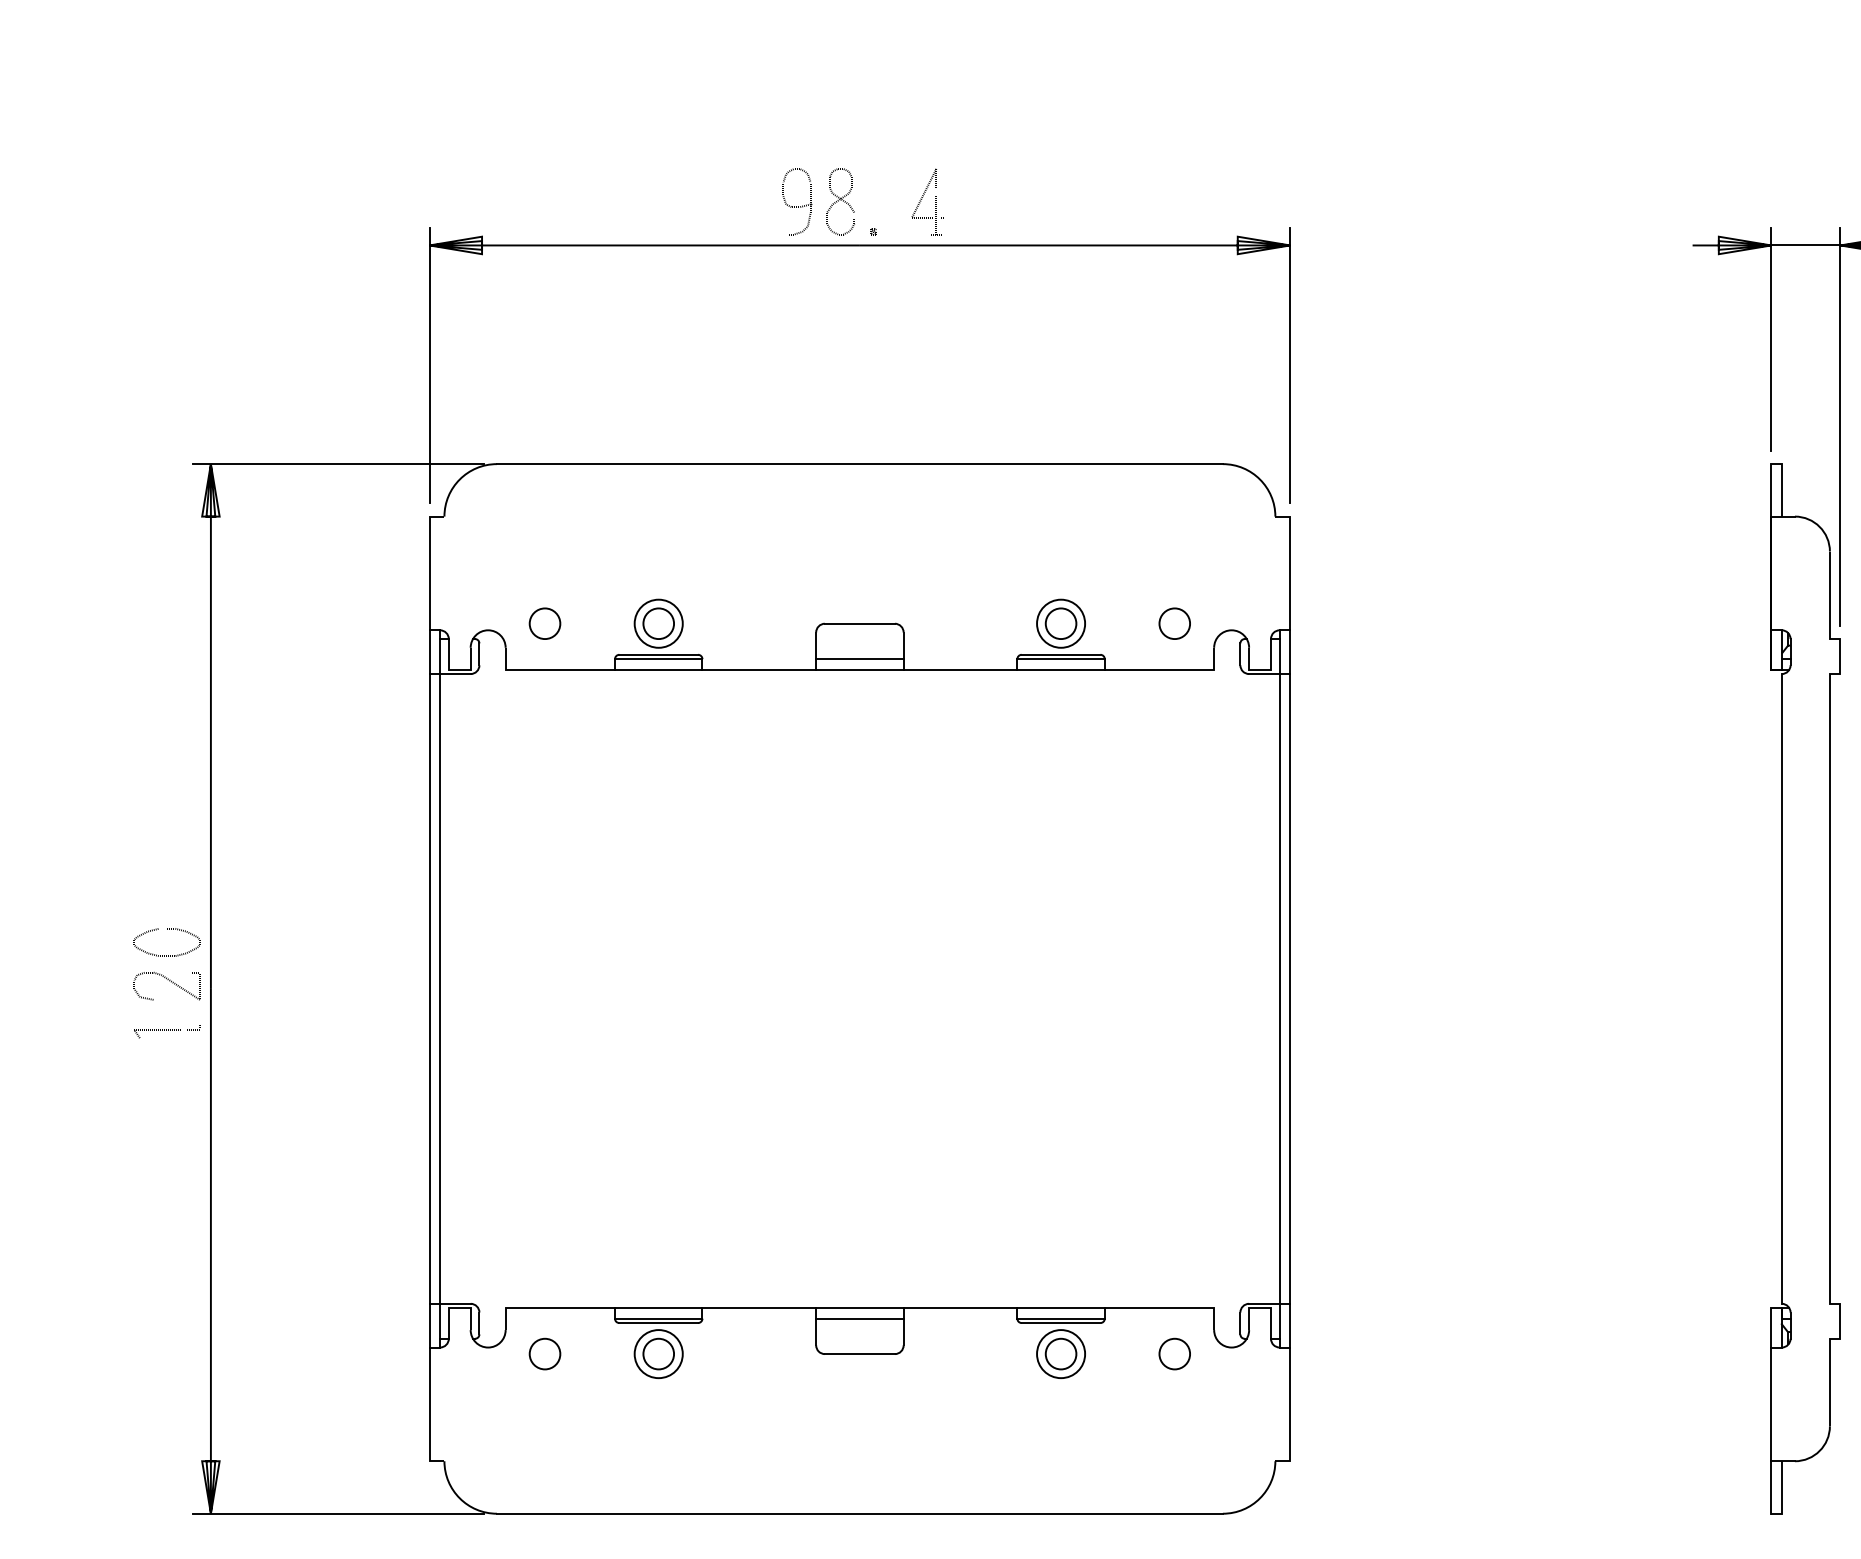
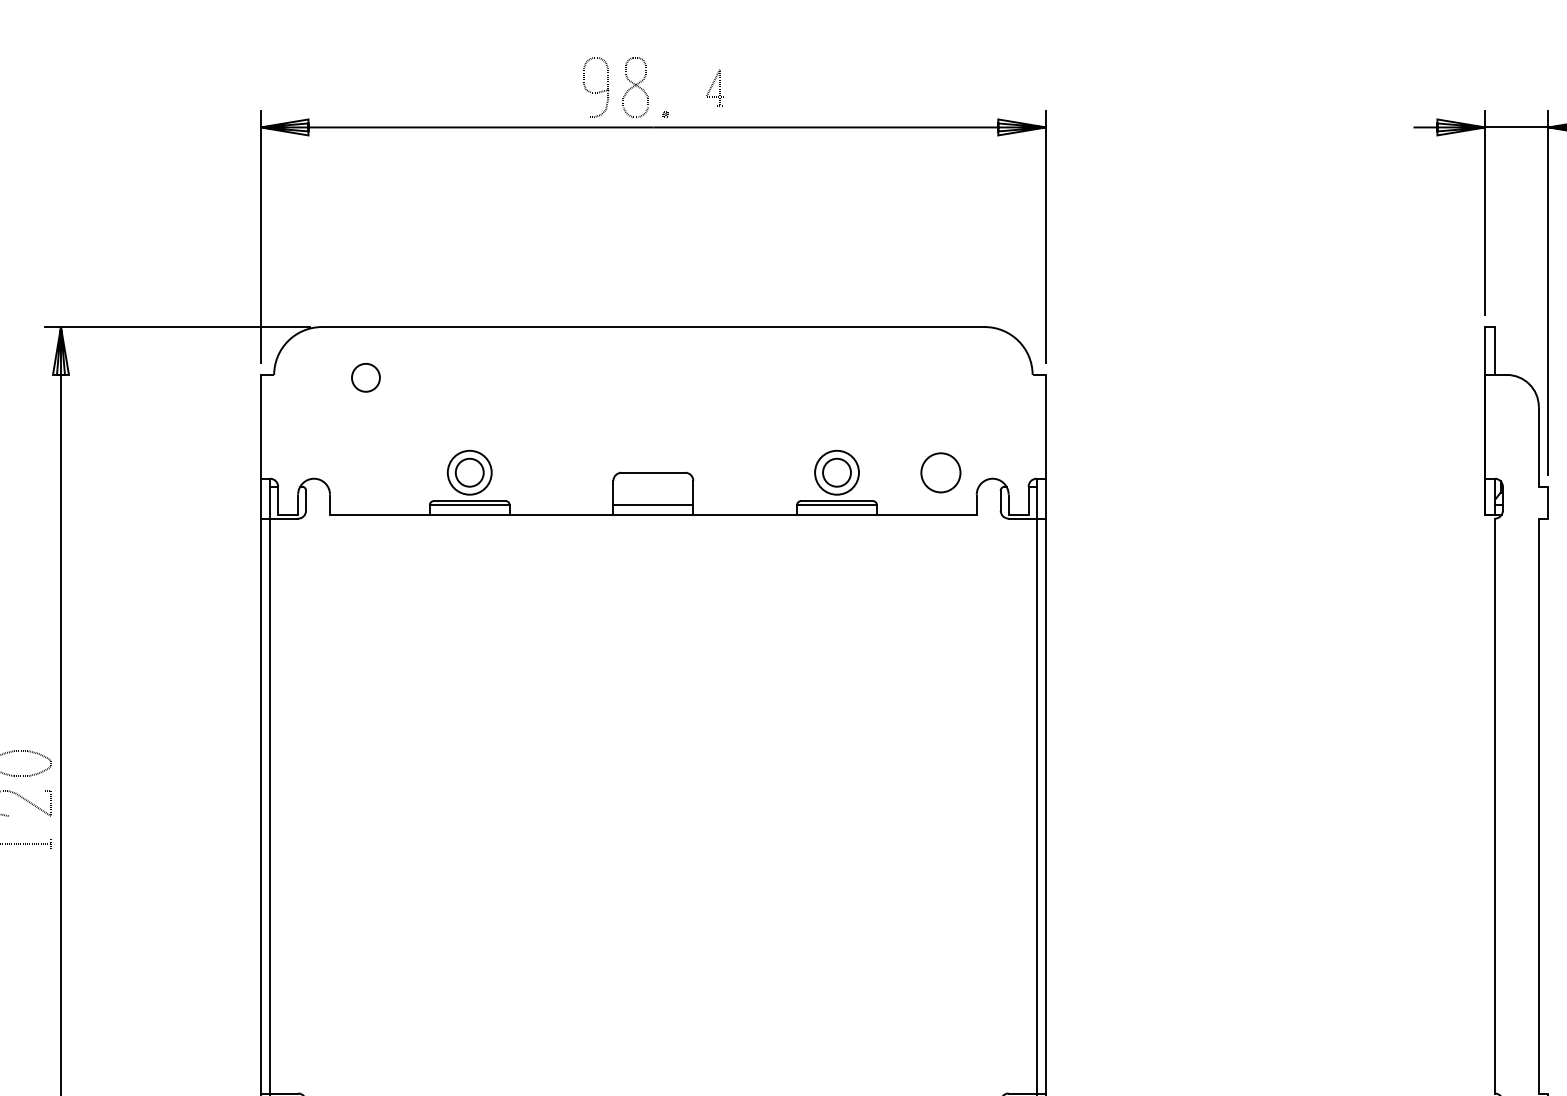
part: (927, 201) -> (715, 87), size x0.6
circle: (544, 623) -> (365, 377), moved
circle: (1174, 623) -> (940, 472), size x1.4

